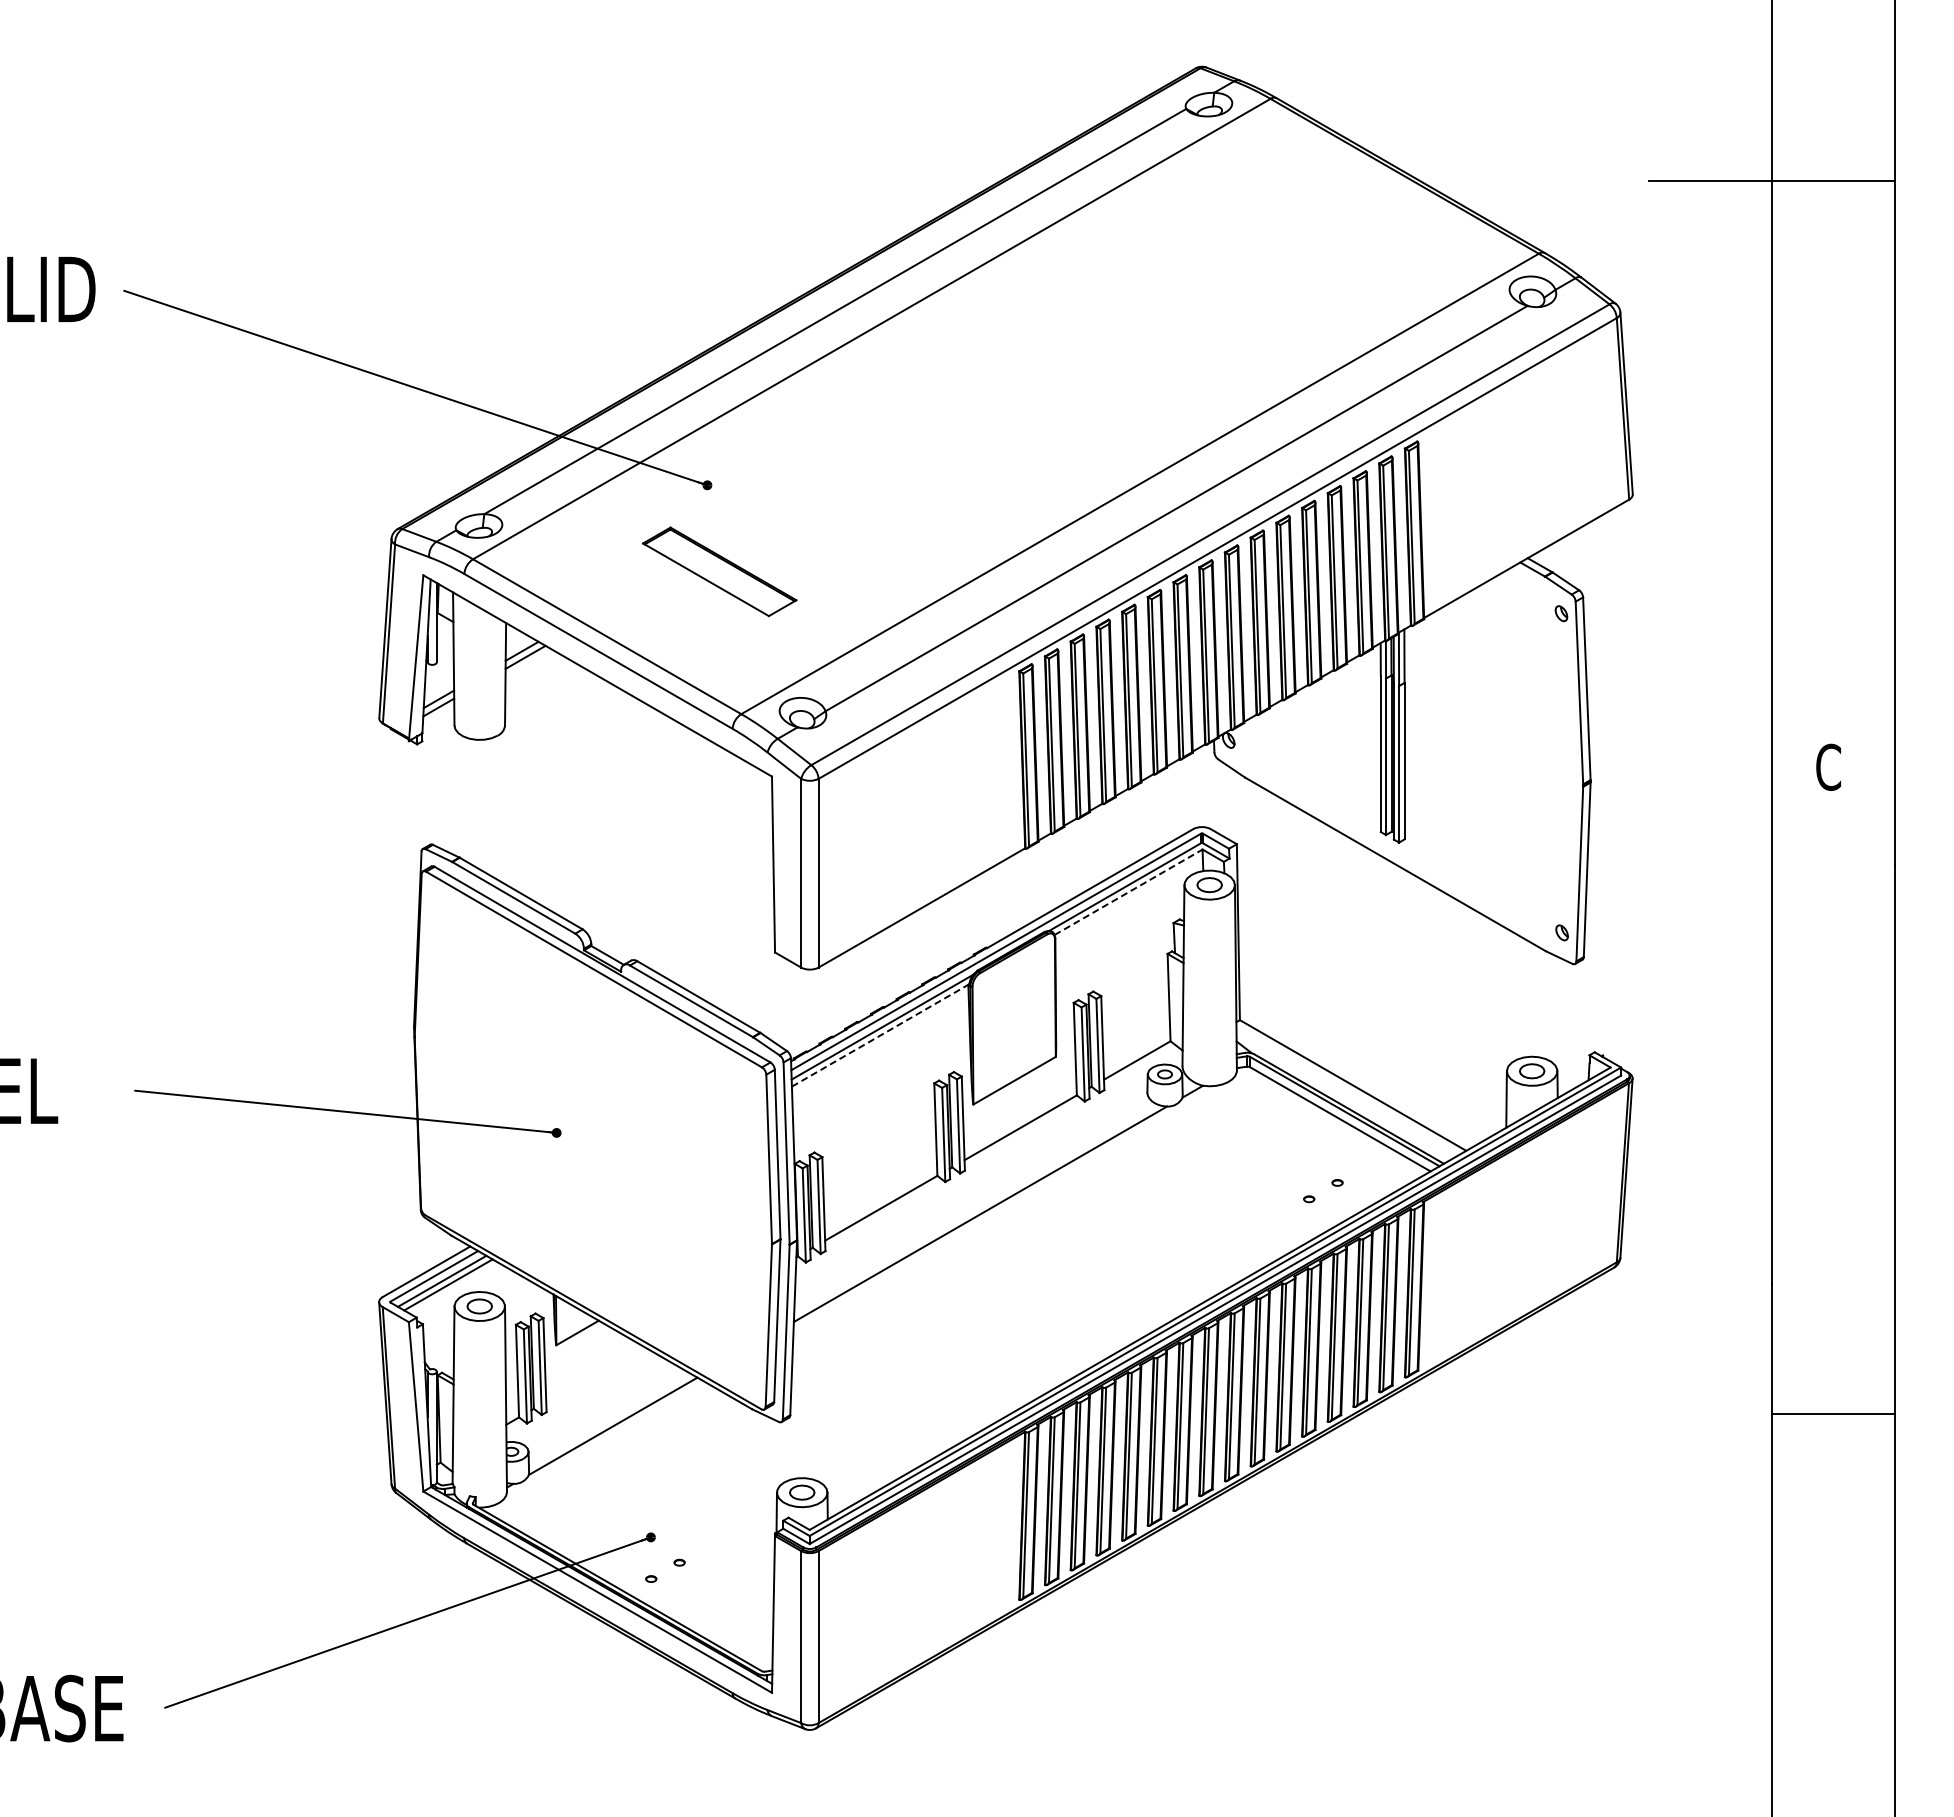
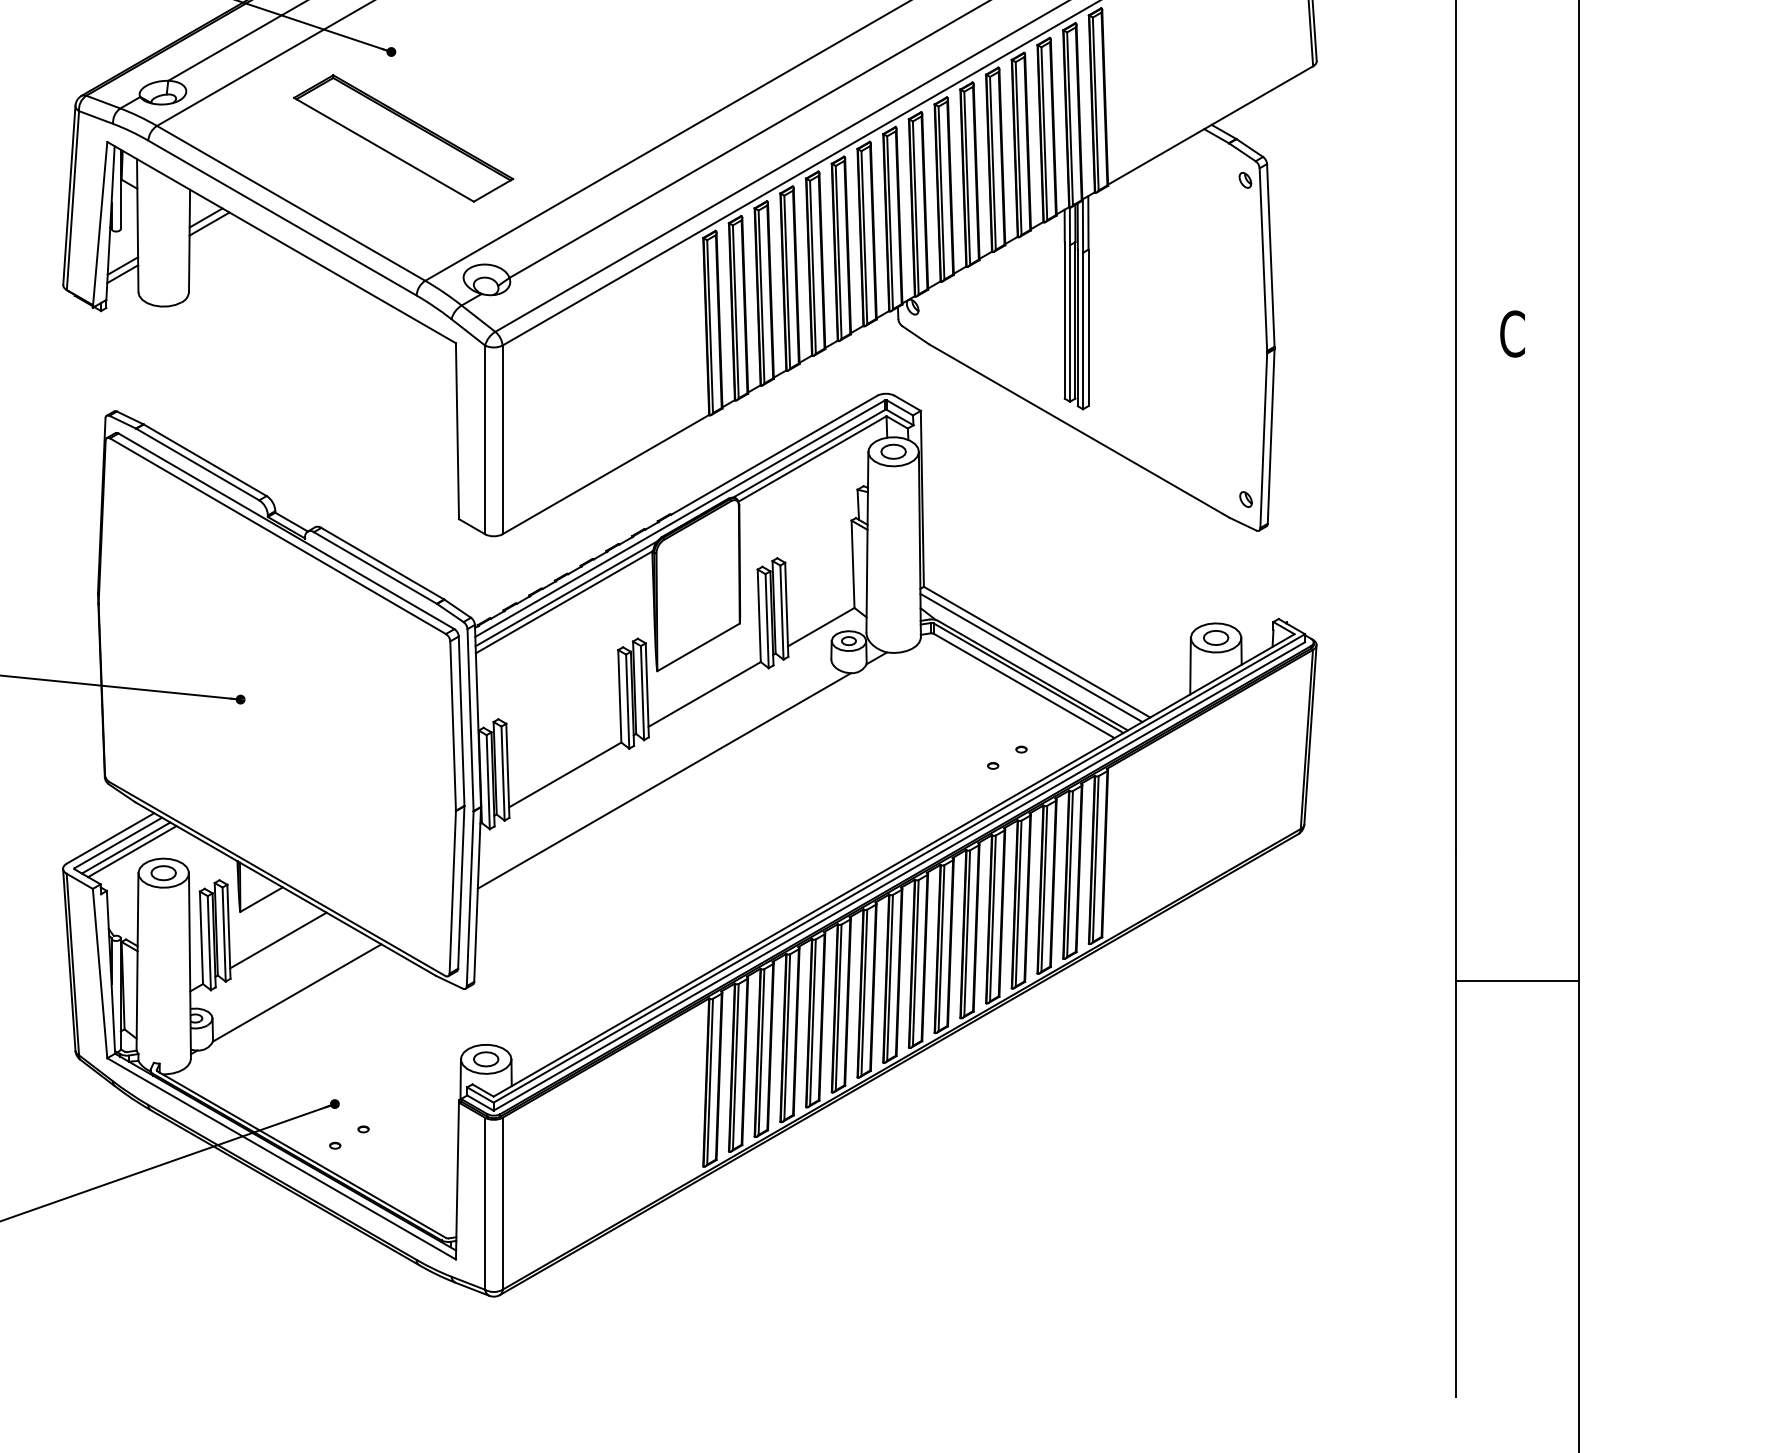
part: (719, 571) -> (403, 138), size x1.43
line: (1128, 892) -> (812, 459), dashed -> solid
line: (880, 1035) -> (564, 602), dashed -> solid
line: (1347, 1091) -> (1031, 658), added
line: (594, 1373) -> (278, 940), added

